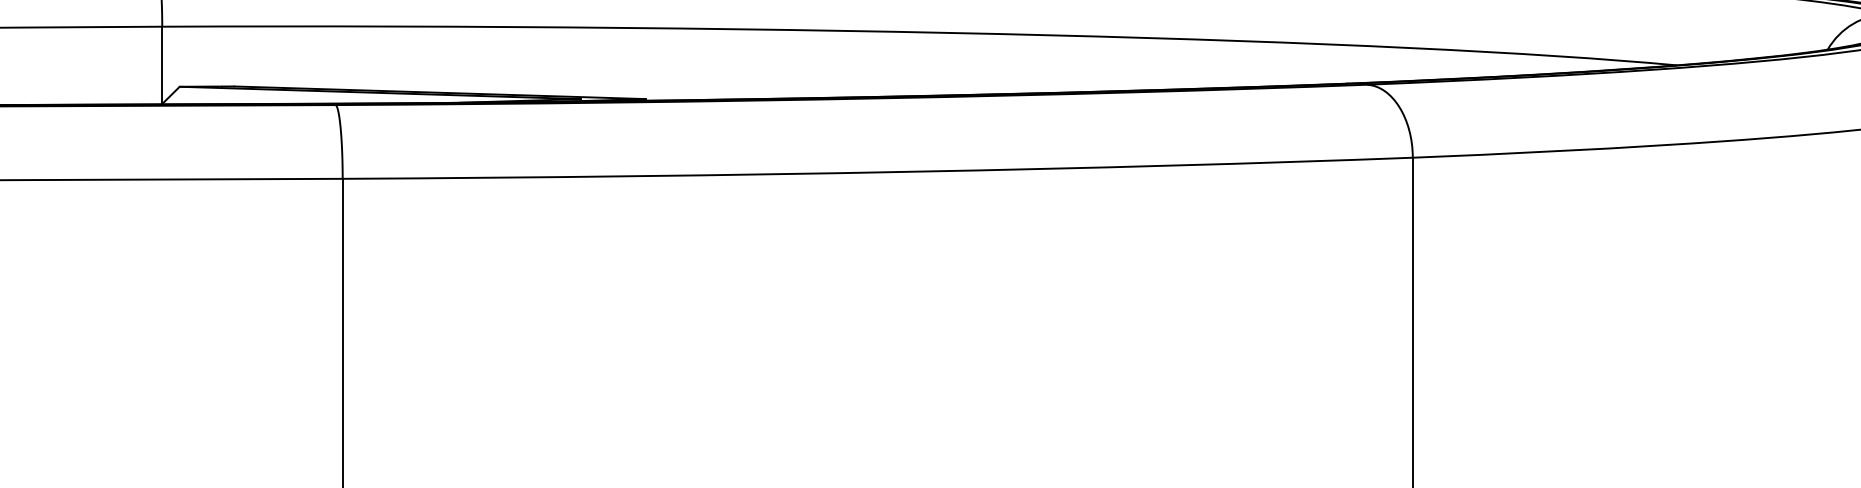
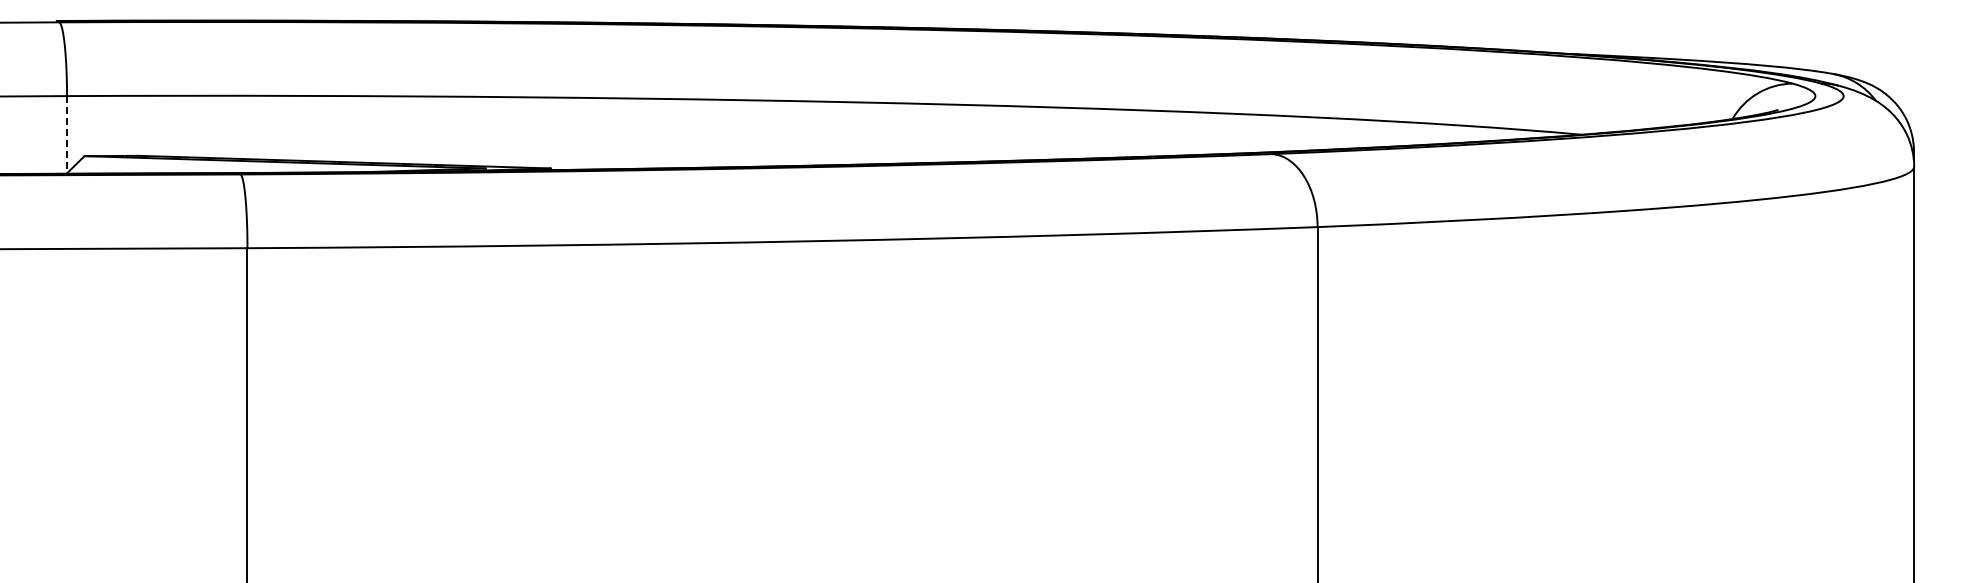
line: (162, 65) -> (67, 134), solid -> dashed

